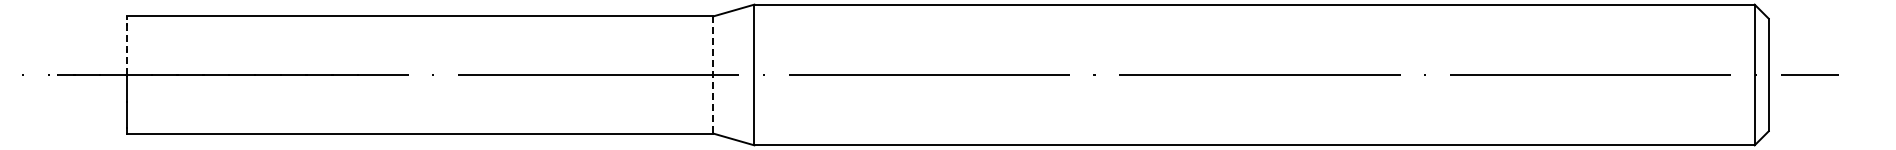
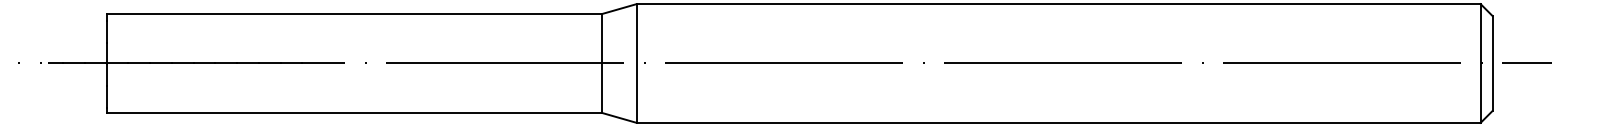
line: (127, 45) -> (107, 38), dashed -> solid
line: (713, 75) -> (602, 63), dashed -> solid

